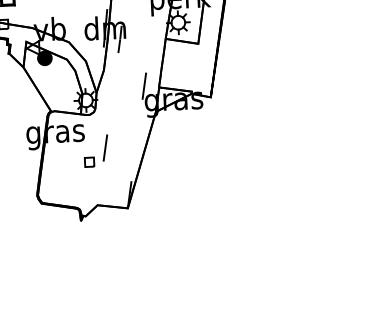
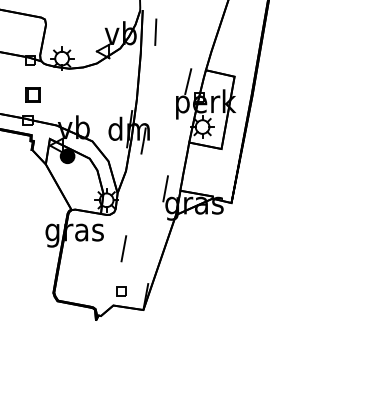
part: (89, 162) -> (121, 291), moved

